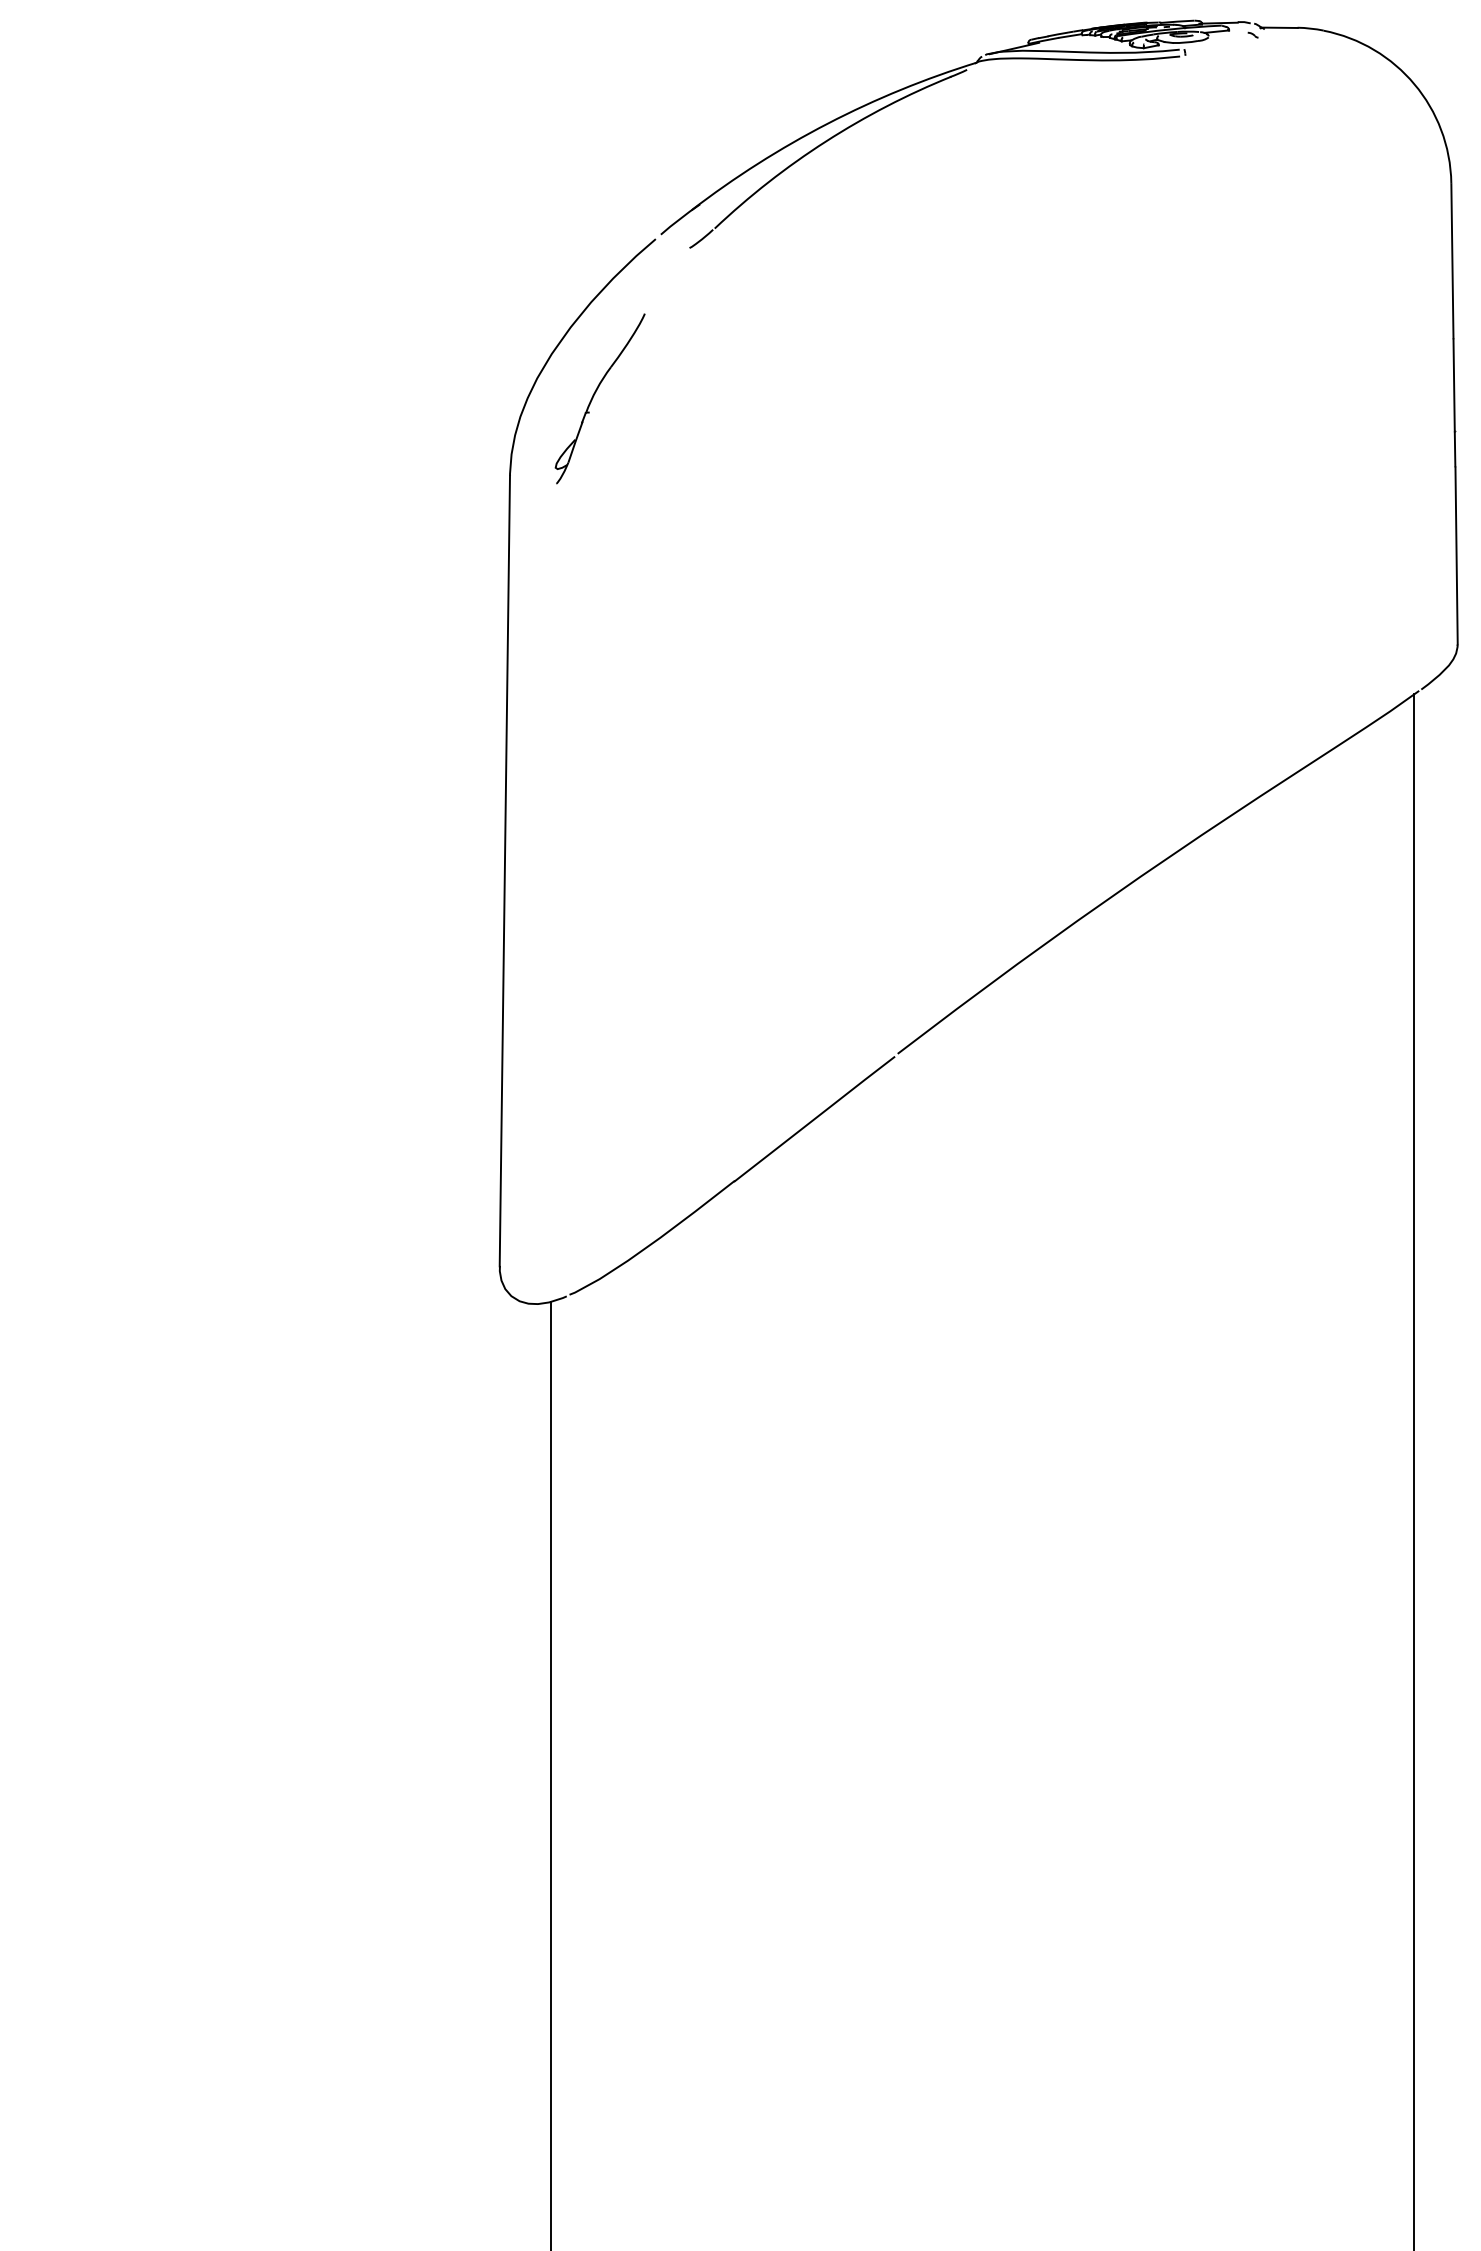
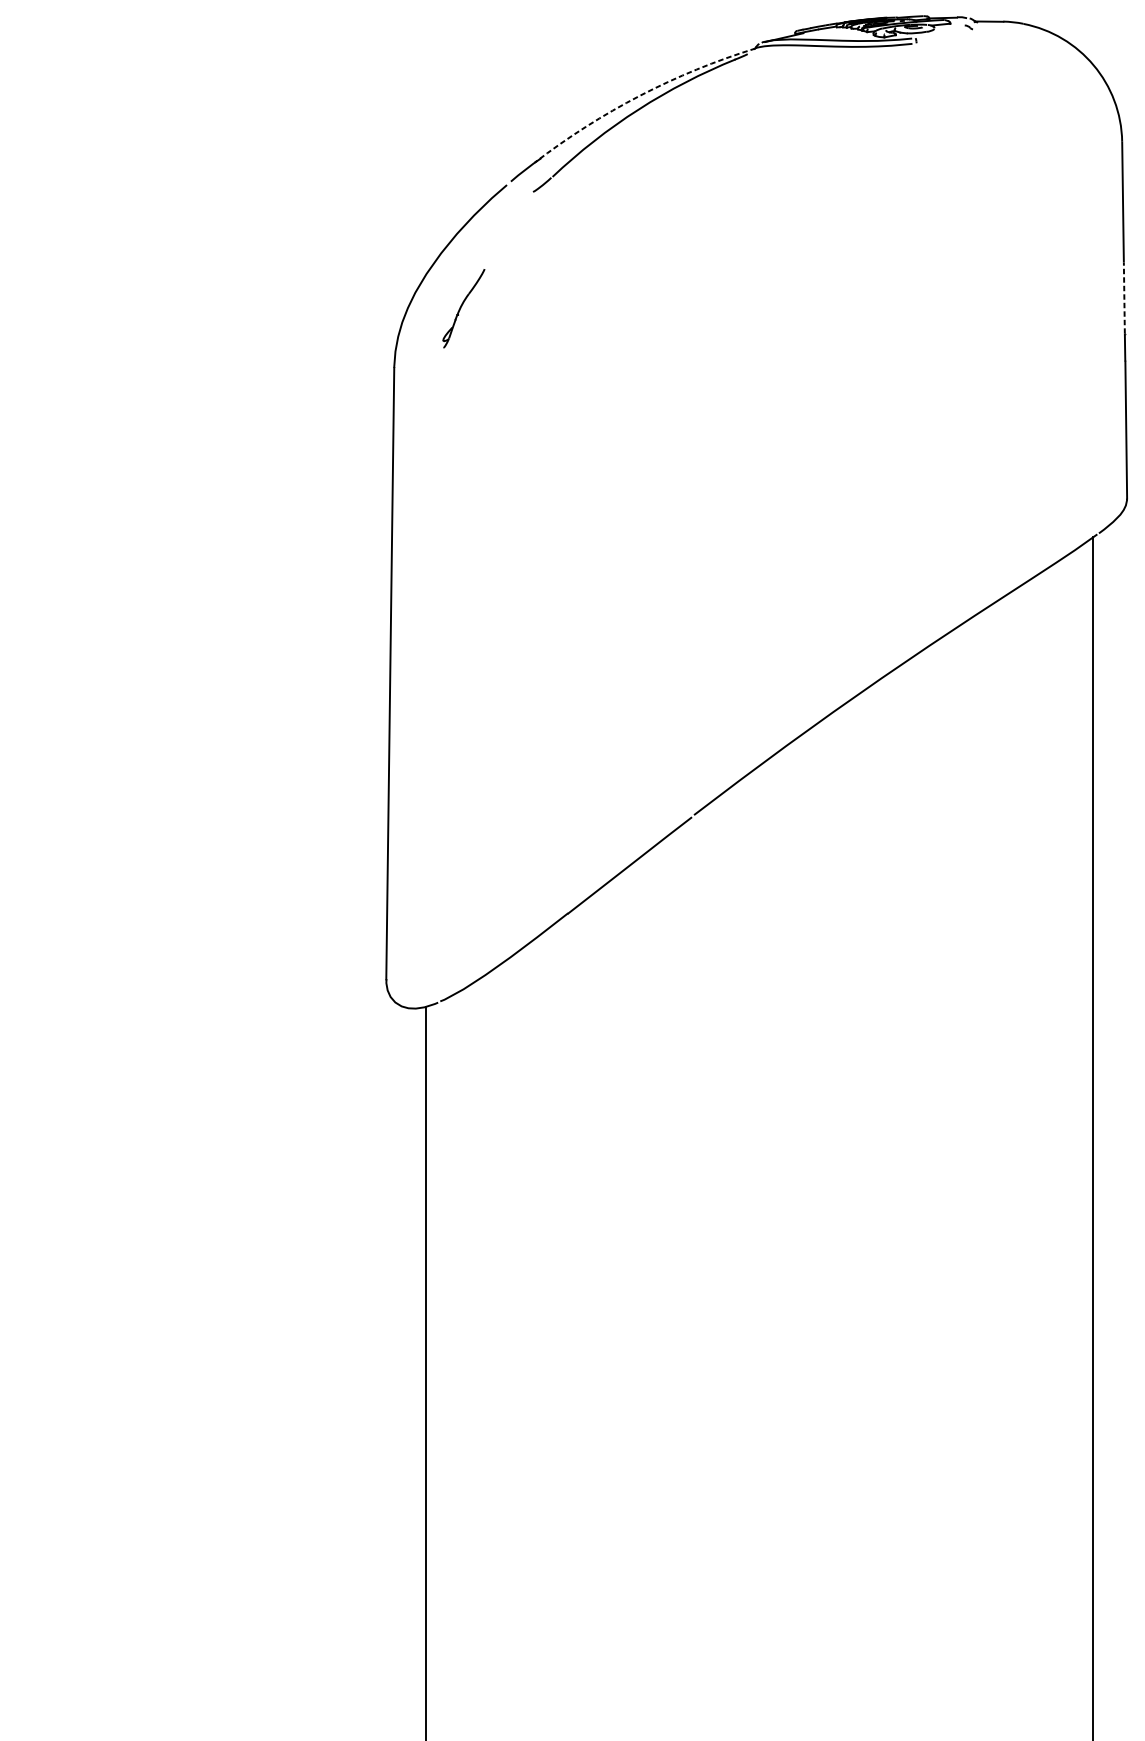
arc: (827, 123) -> (639, 95), solid -> dashed
line: (1454, 384) -> (1124, 297), solid -> dashed
part: (599, 398) -> (463, 308), size x0.6

